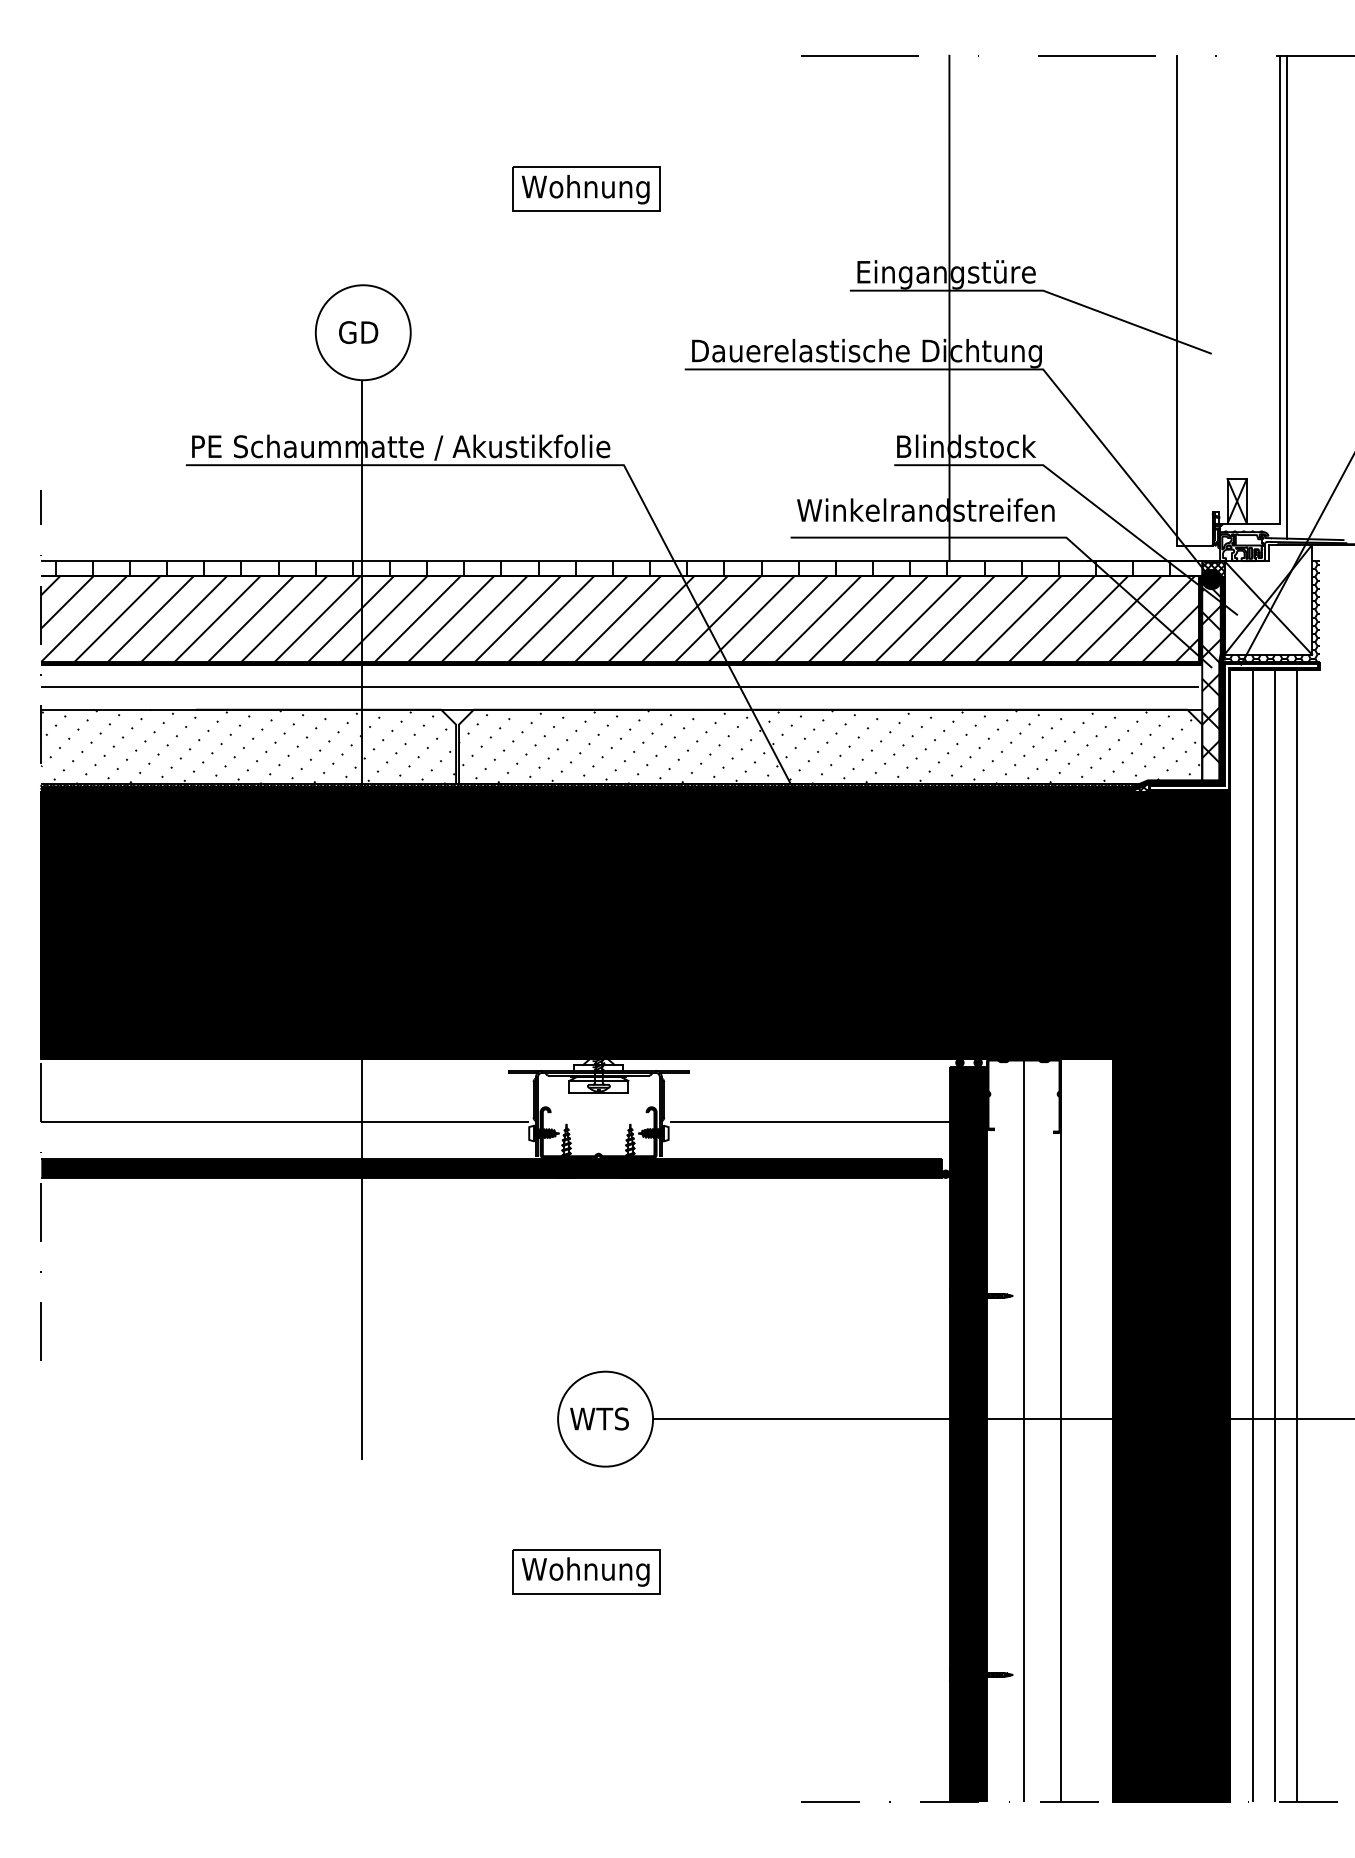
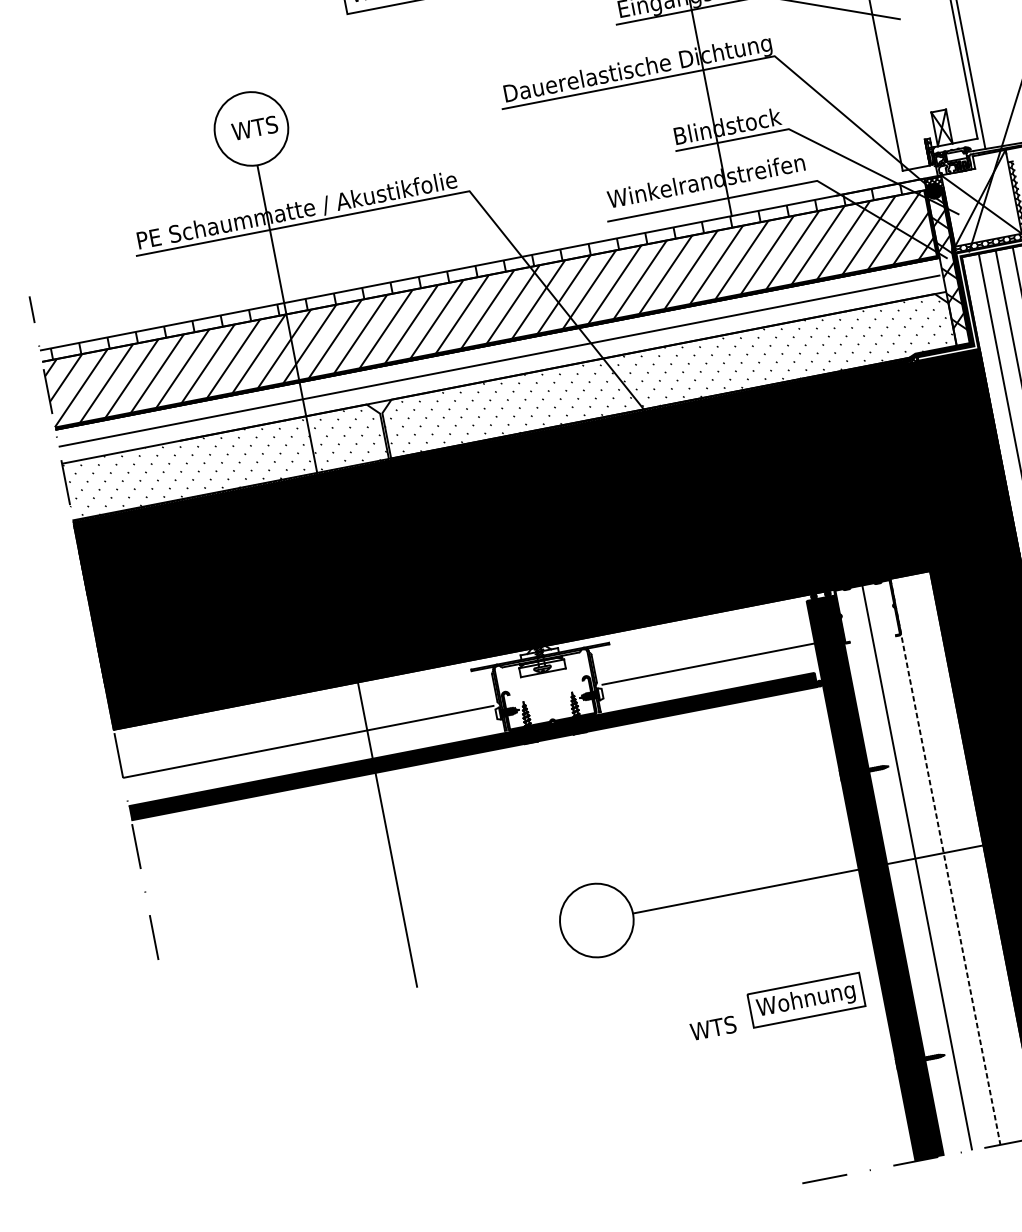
text: (367, 332) -> (254, 128), GD -> WTS
text: (599, 1418) -> (713, 1027), moved
line: (1061, 1430) -> (945, 861), solid -> dashed
part: (586, 1571) -> (806, 1000), moved

